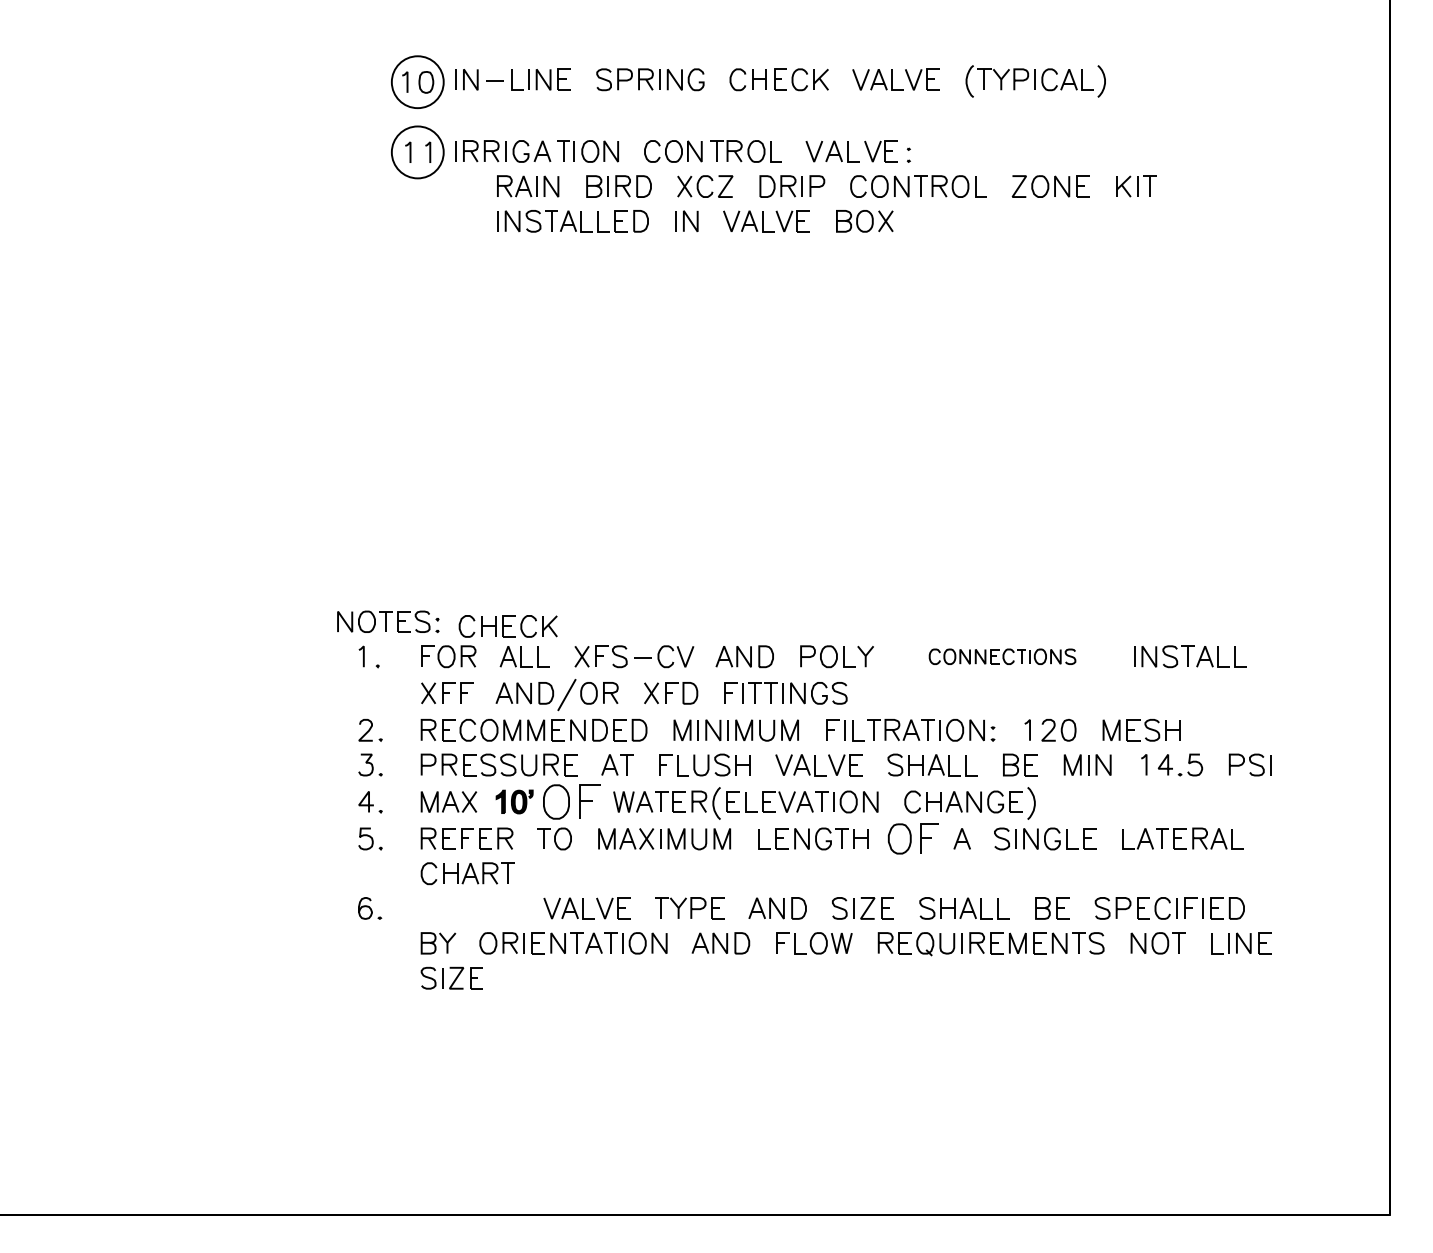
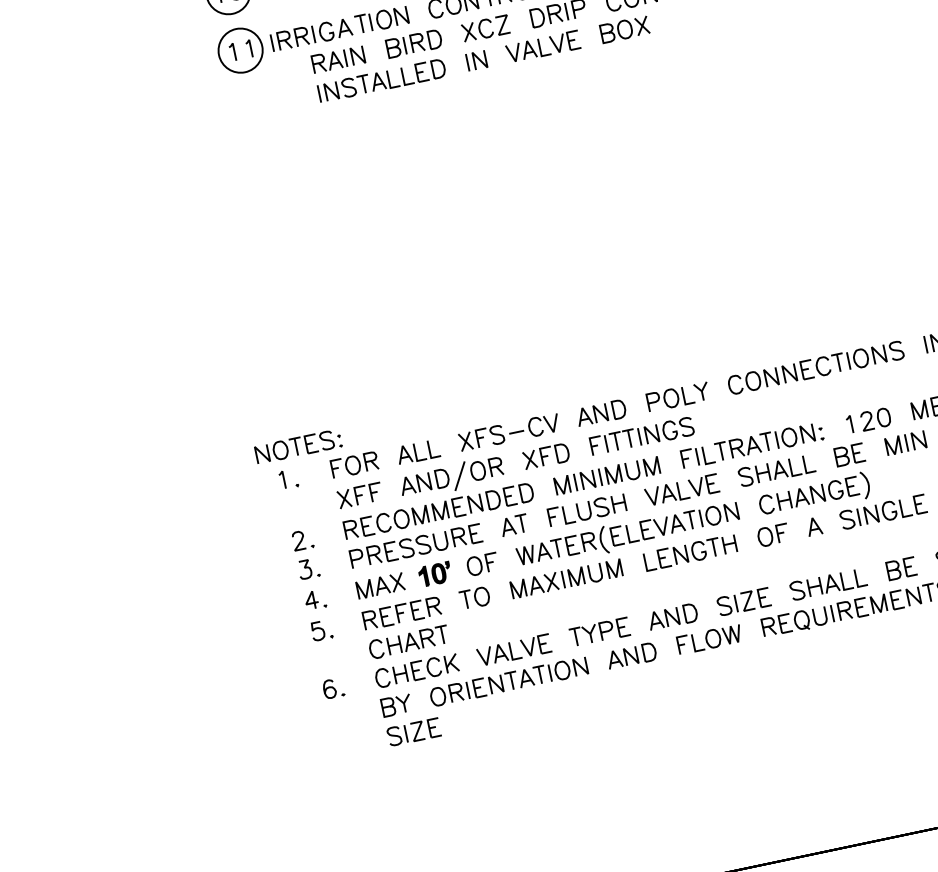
part: (507, 626) -> (416, 671), moved
part: (1002, 656) -> (815, 367), size x1.43
part: (571, 801) -> (482, 564), size x0.62
part: (912, 838) -> (772, 535), size x0.71

